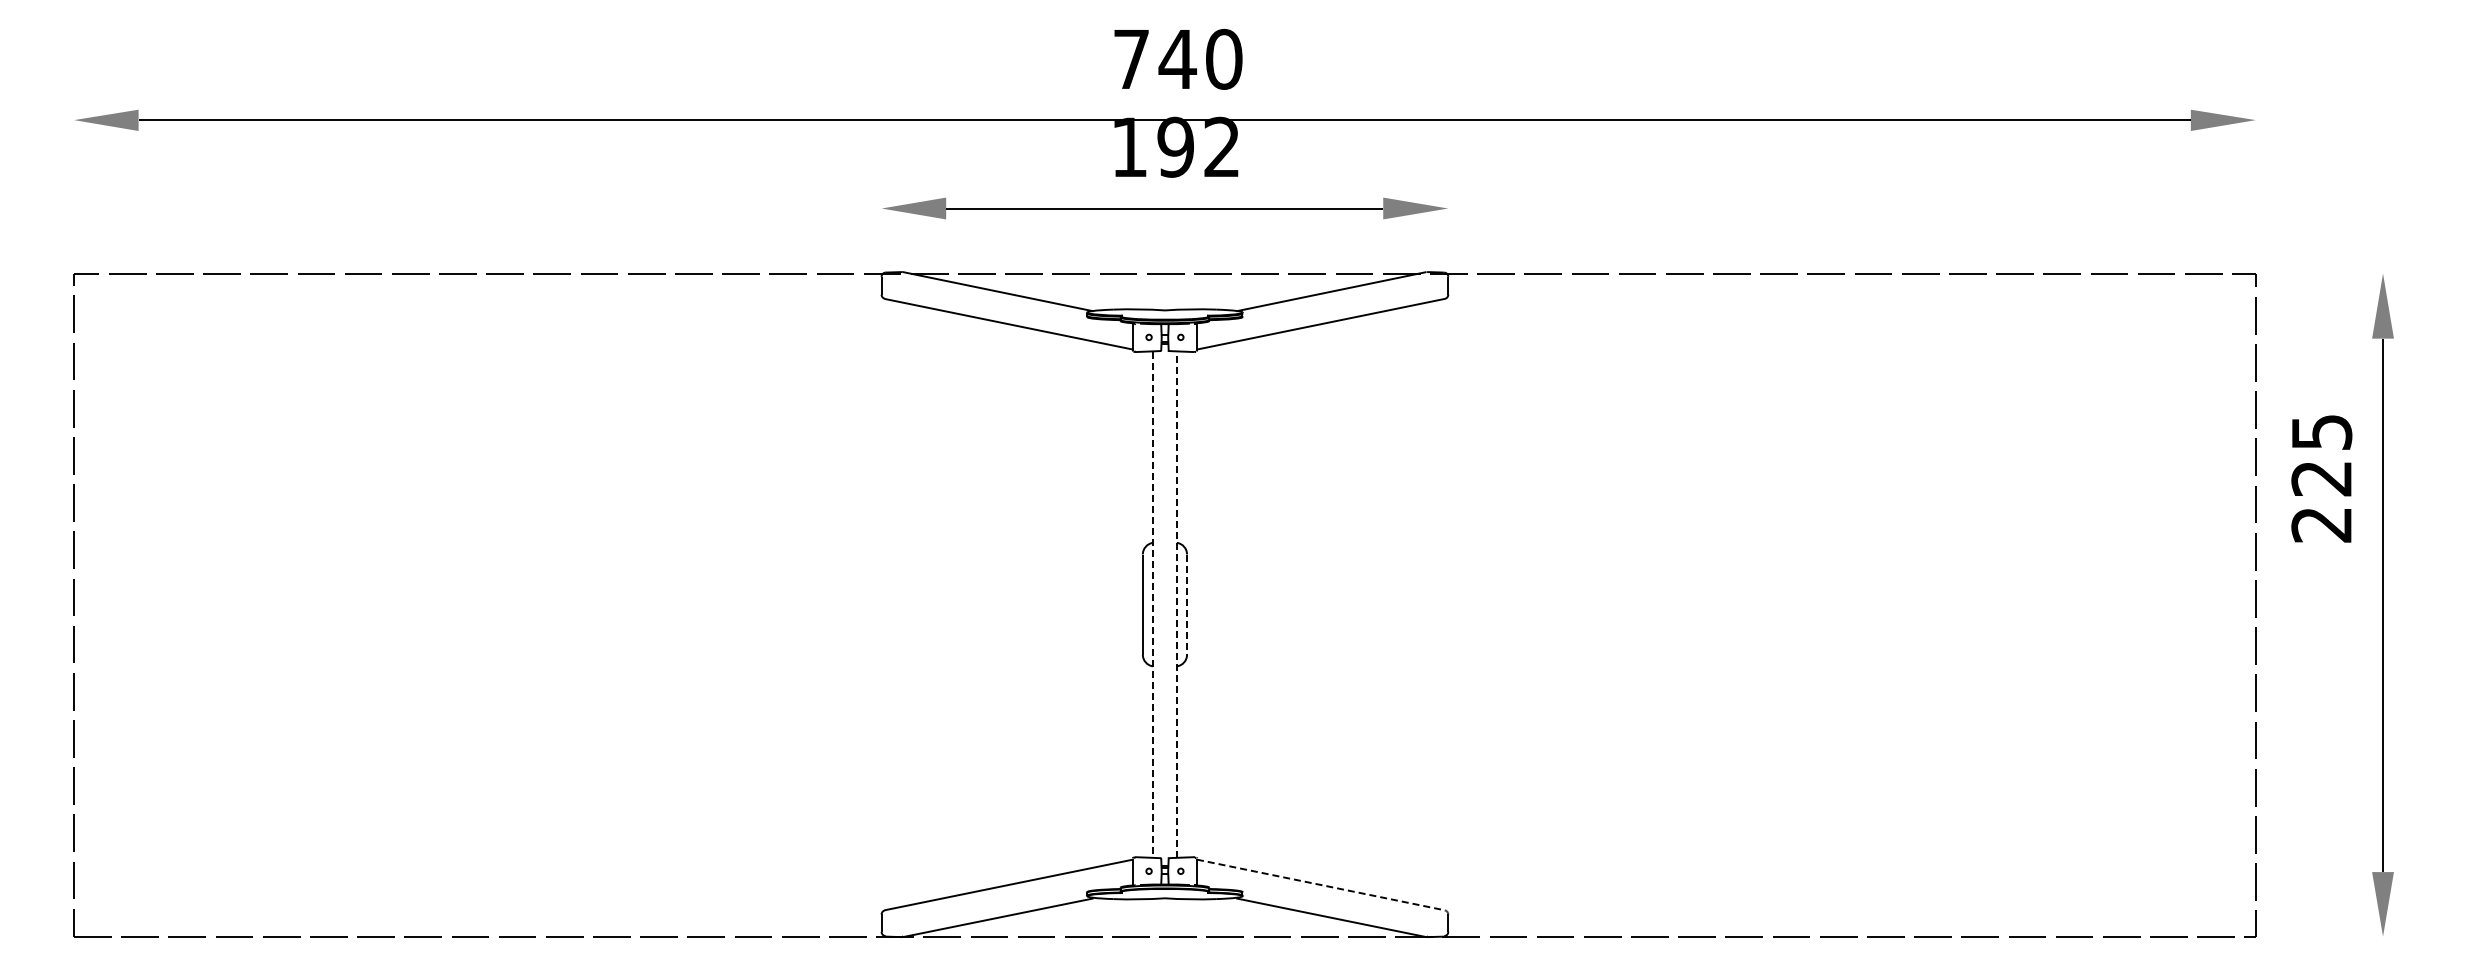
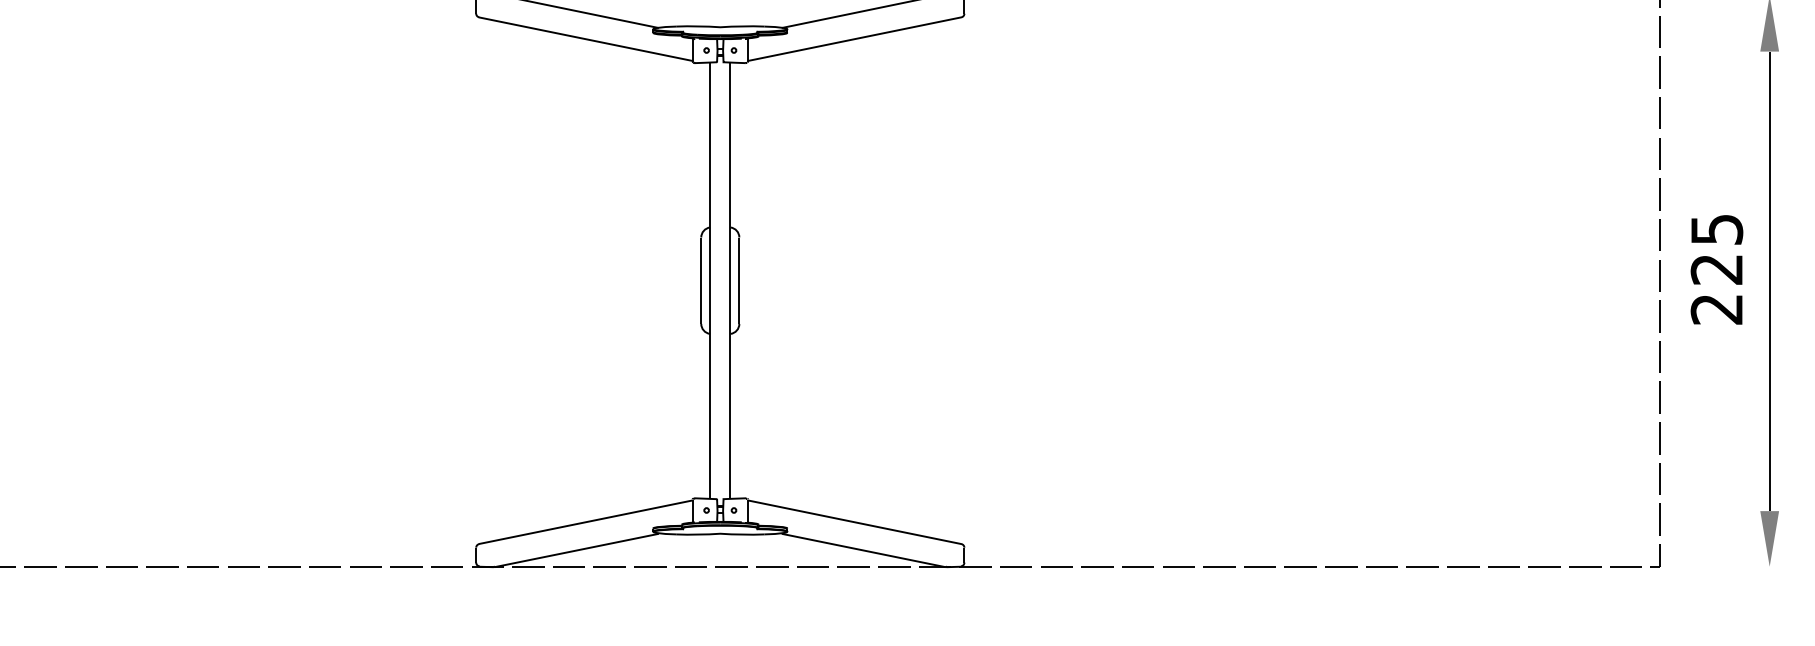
text: (2321, 478) -> (1716, 269), moved
line: (1176, 604) -> (730, 280), dashed -> solid
line: (1152, 605) -> (709, 281), dashed -> solid
line: (1187, 605) -> (739, 281), dashed -> solid
line: (1327, 886) -> (860, 523), dashed -> solid

